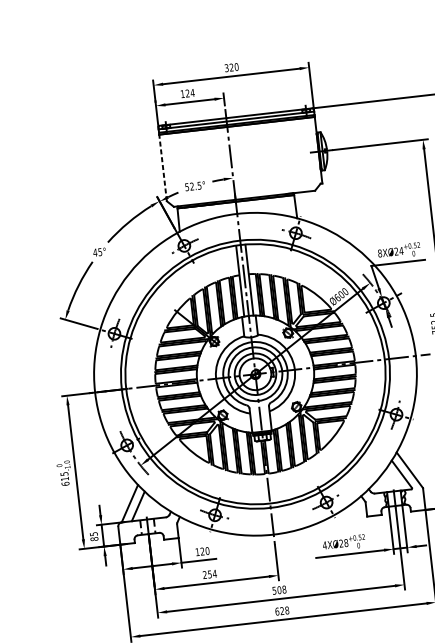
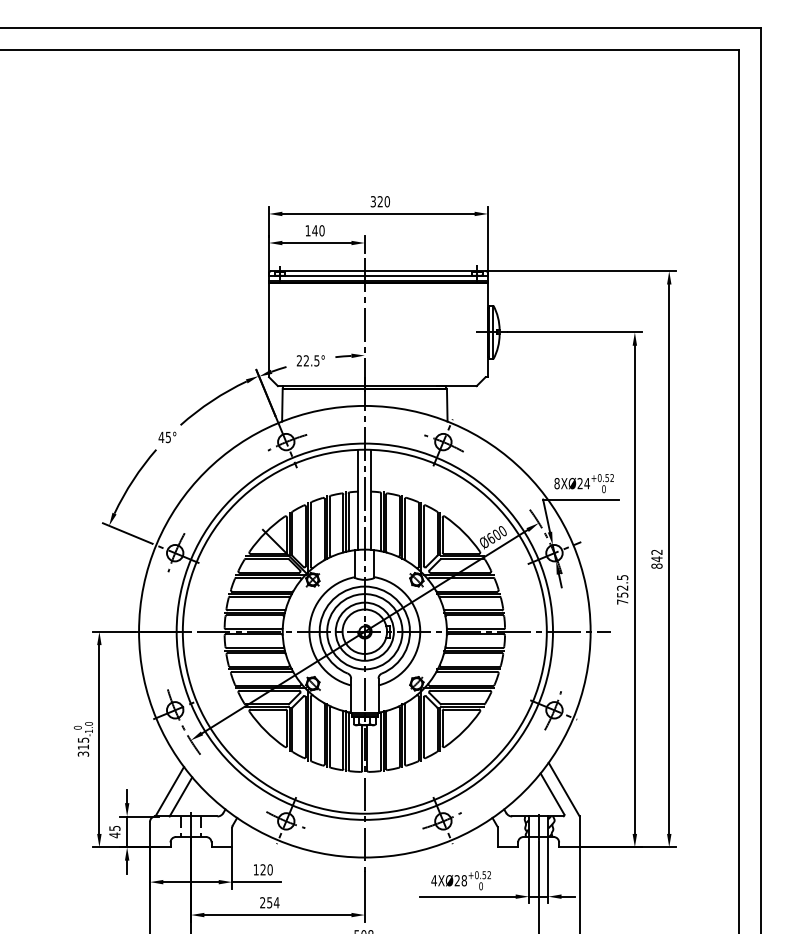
text: (190, 93) -> (318, 230), 124 -> 140
line: (163, 168) -> (269, 330), dashed -> solid
text: (186, 186) -> (298, 360), 52.5° -> 22.5°
text: (65, 483) -> (83, 753), 615 -> 315
text: (94, 539) -> (114, 835), 85 -> 45

